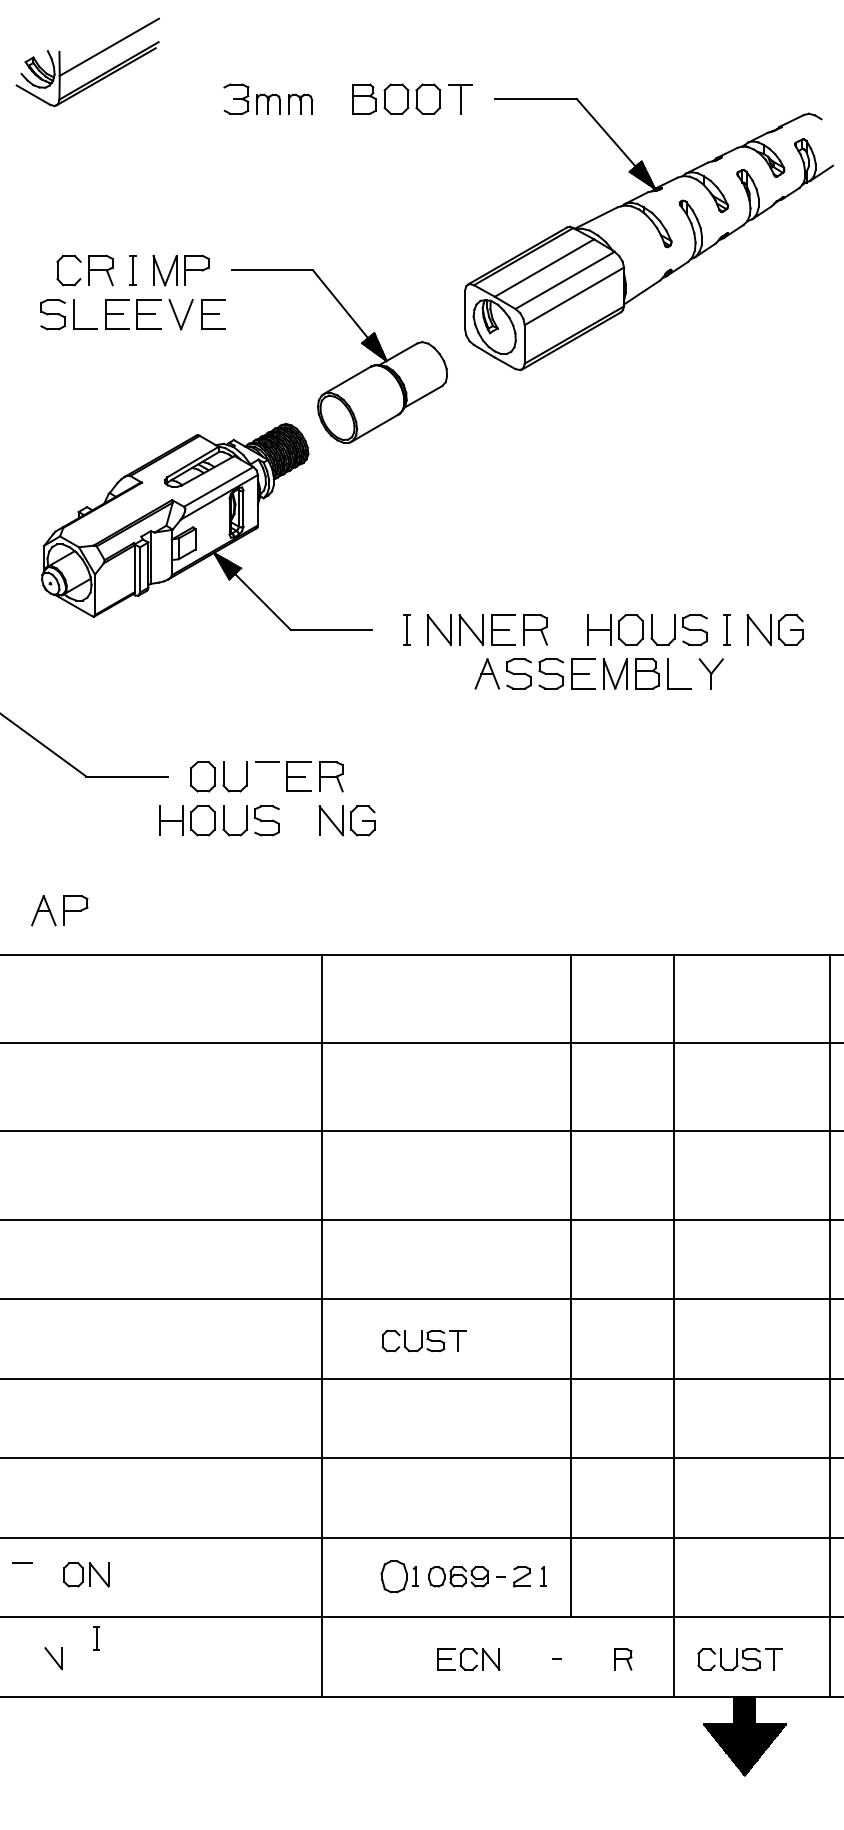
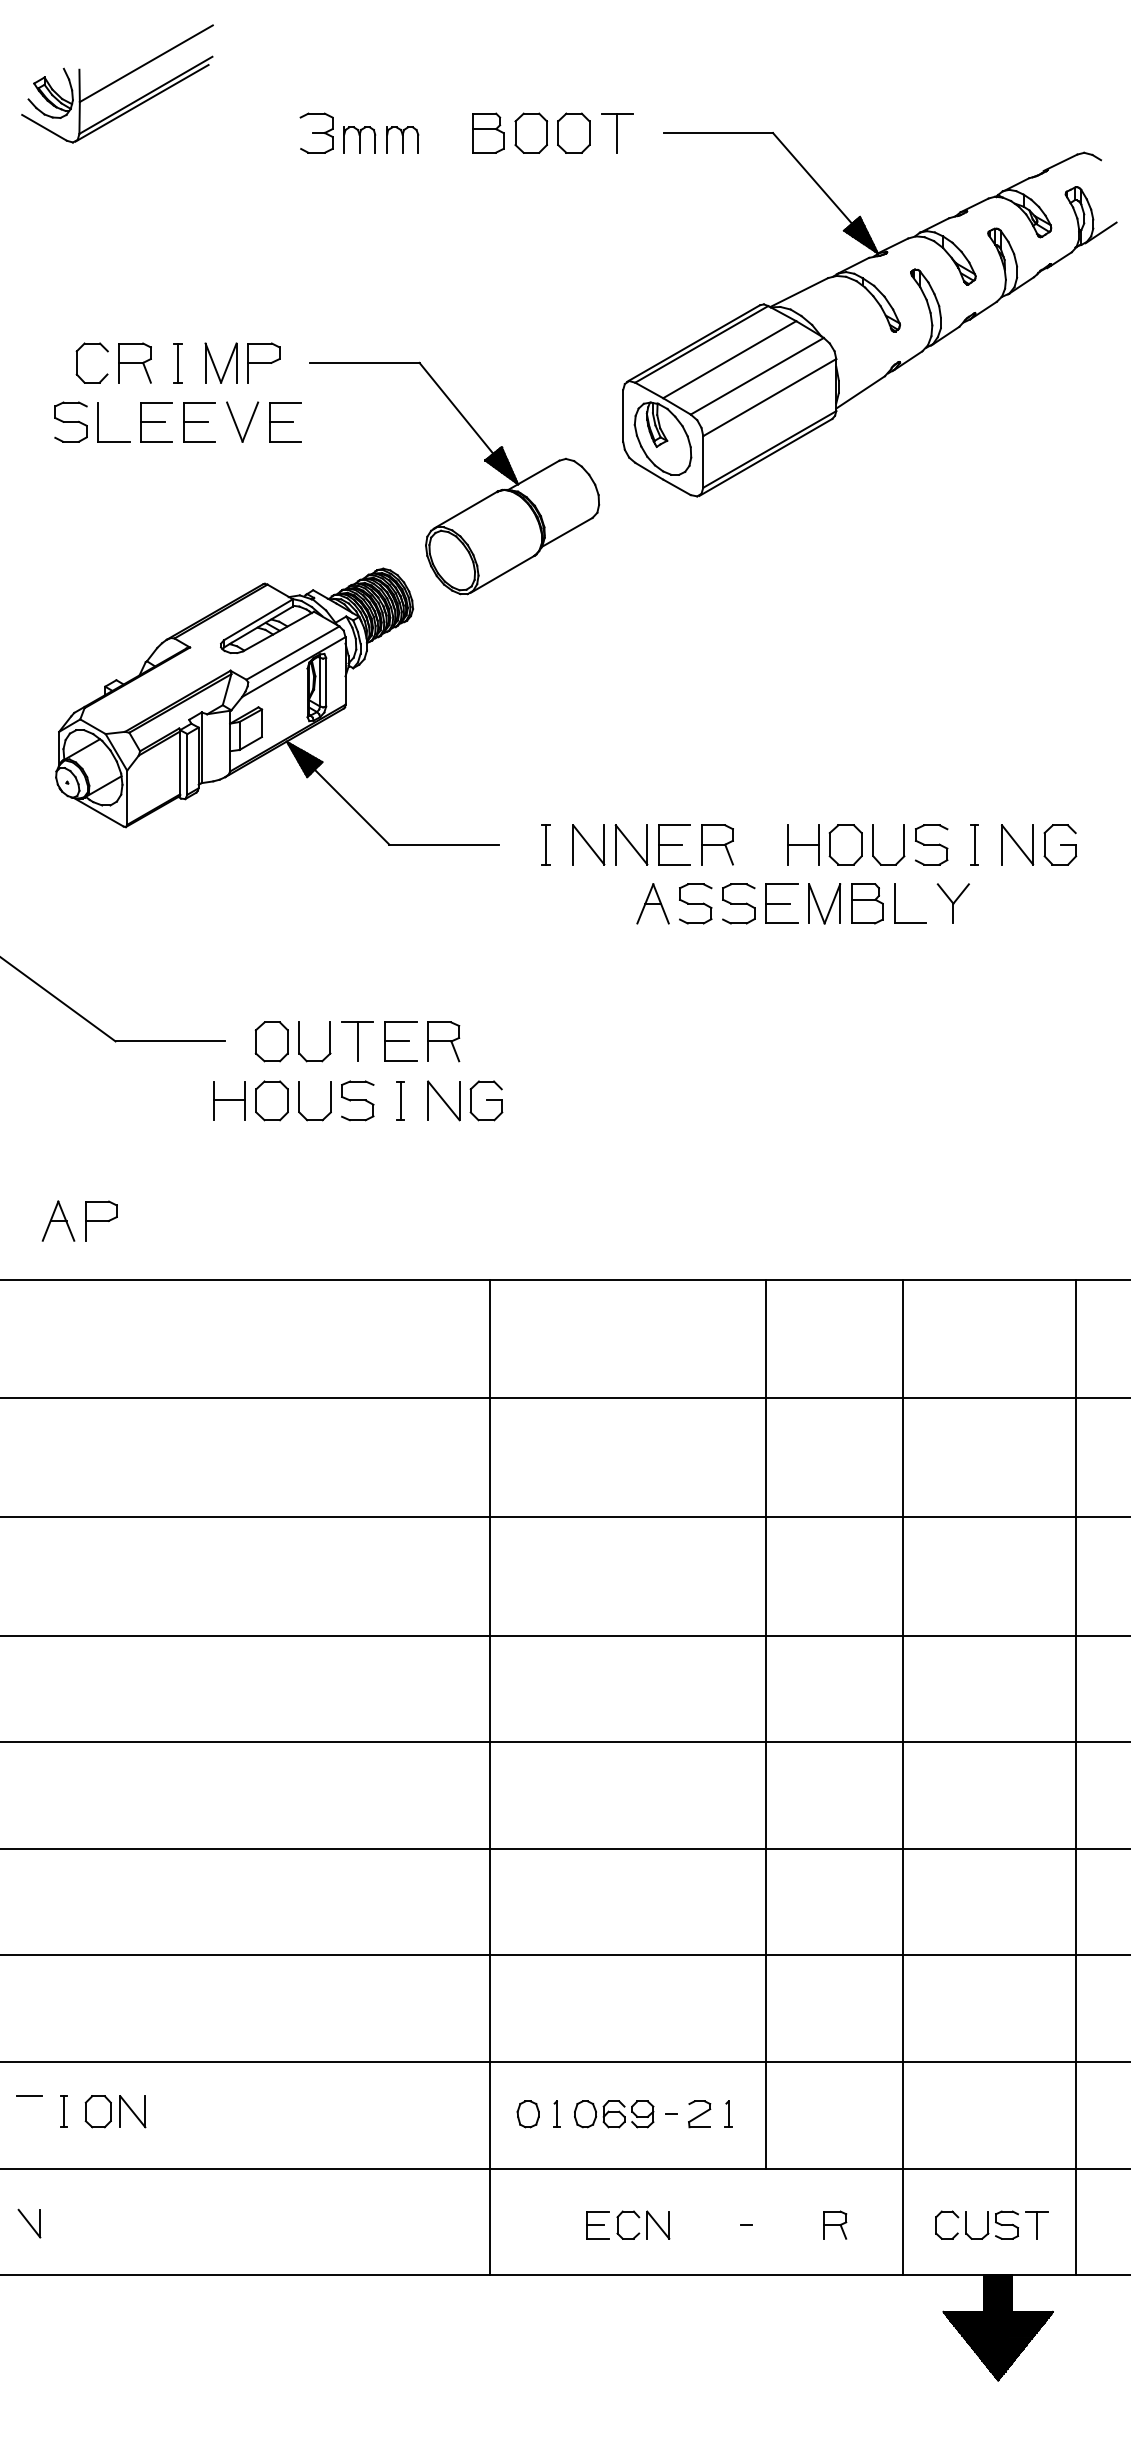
line: (266, 776) -> (357, 1041), added
part: (298, 820) -> (400, 1100), added
line: (322, 1324) -> (490, 1776), moved
line: (830, 1324) -> (1075, 1776), moved
part: (424, 1340) -> (568, 1797), removed
part: (393, 1576) -> (527, 2114), size x0.62
part: (96, 1638) -> (63, 2111), moved
part: (53, 1658) -> (29, 2223), moved

